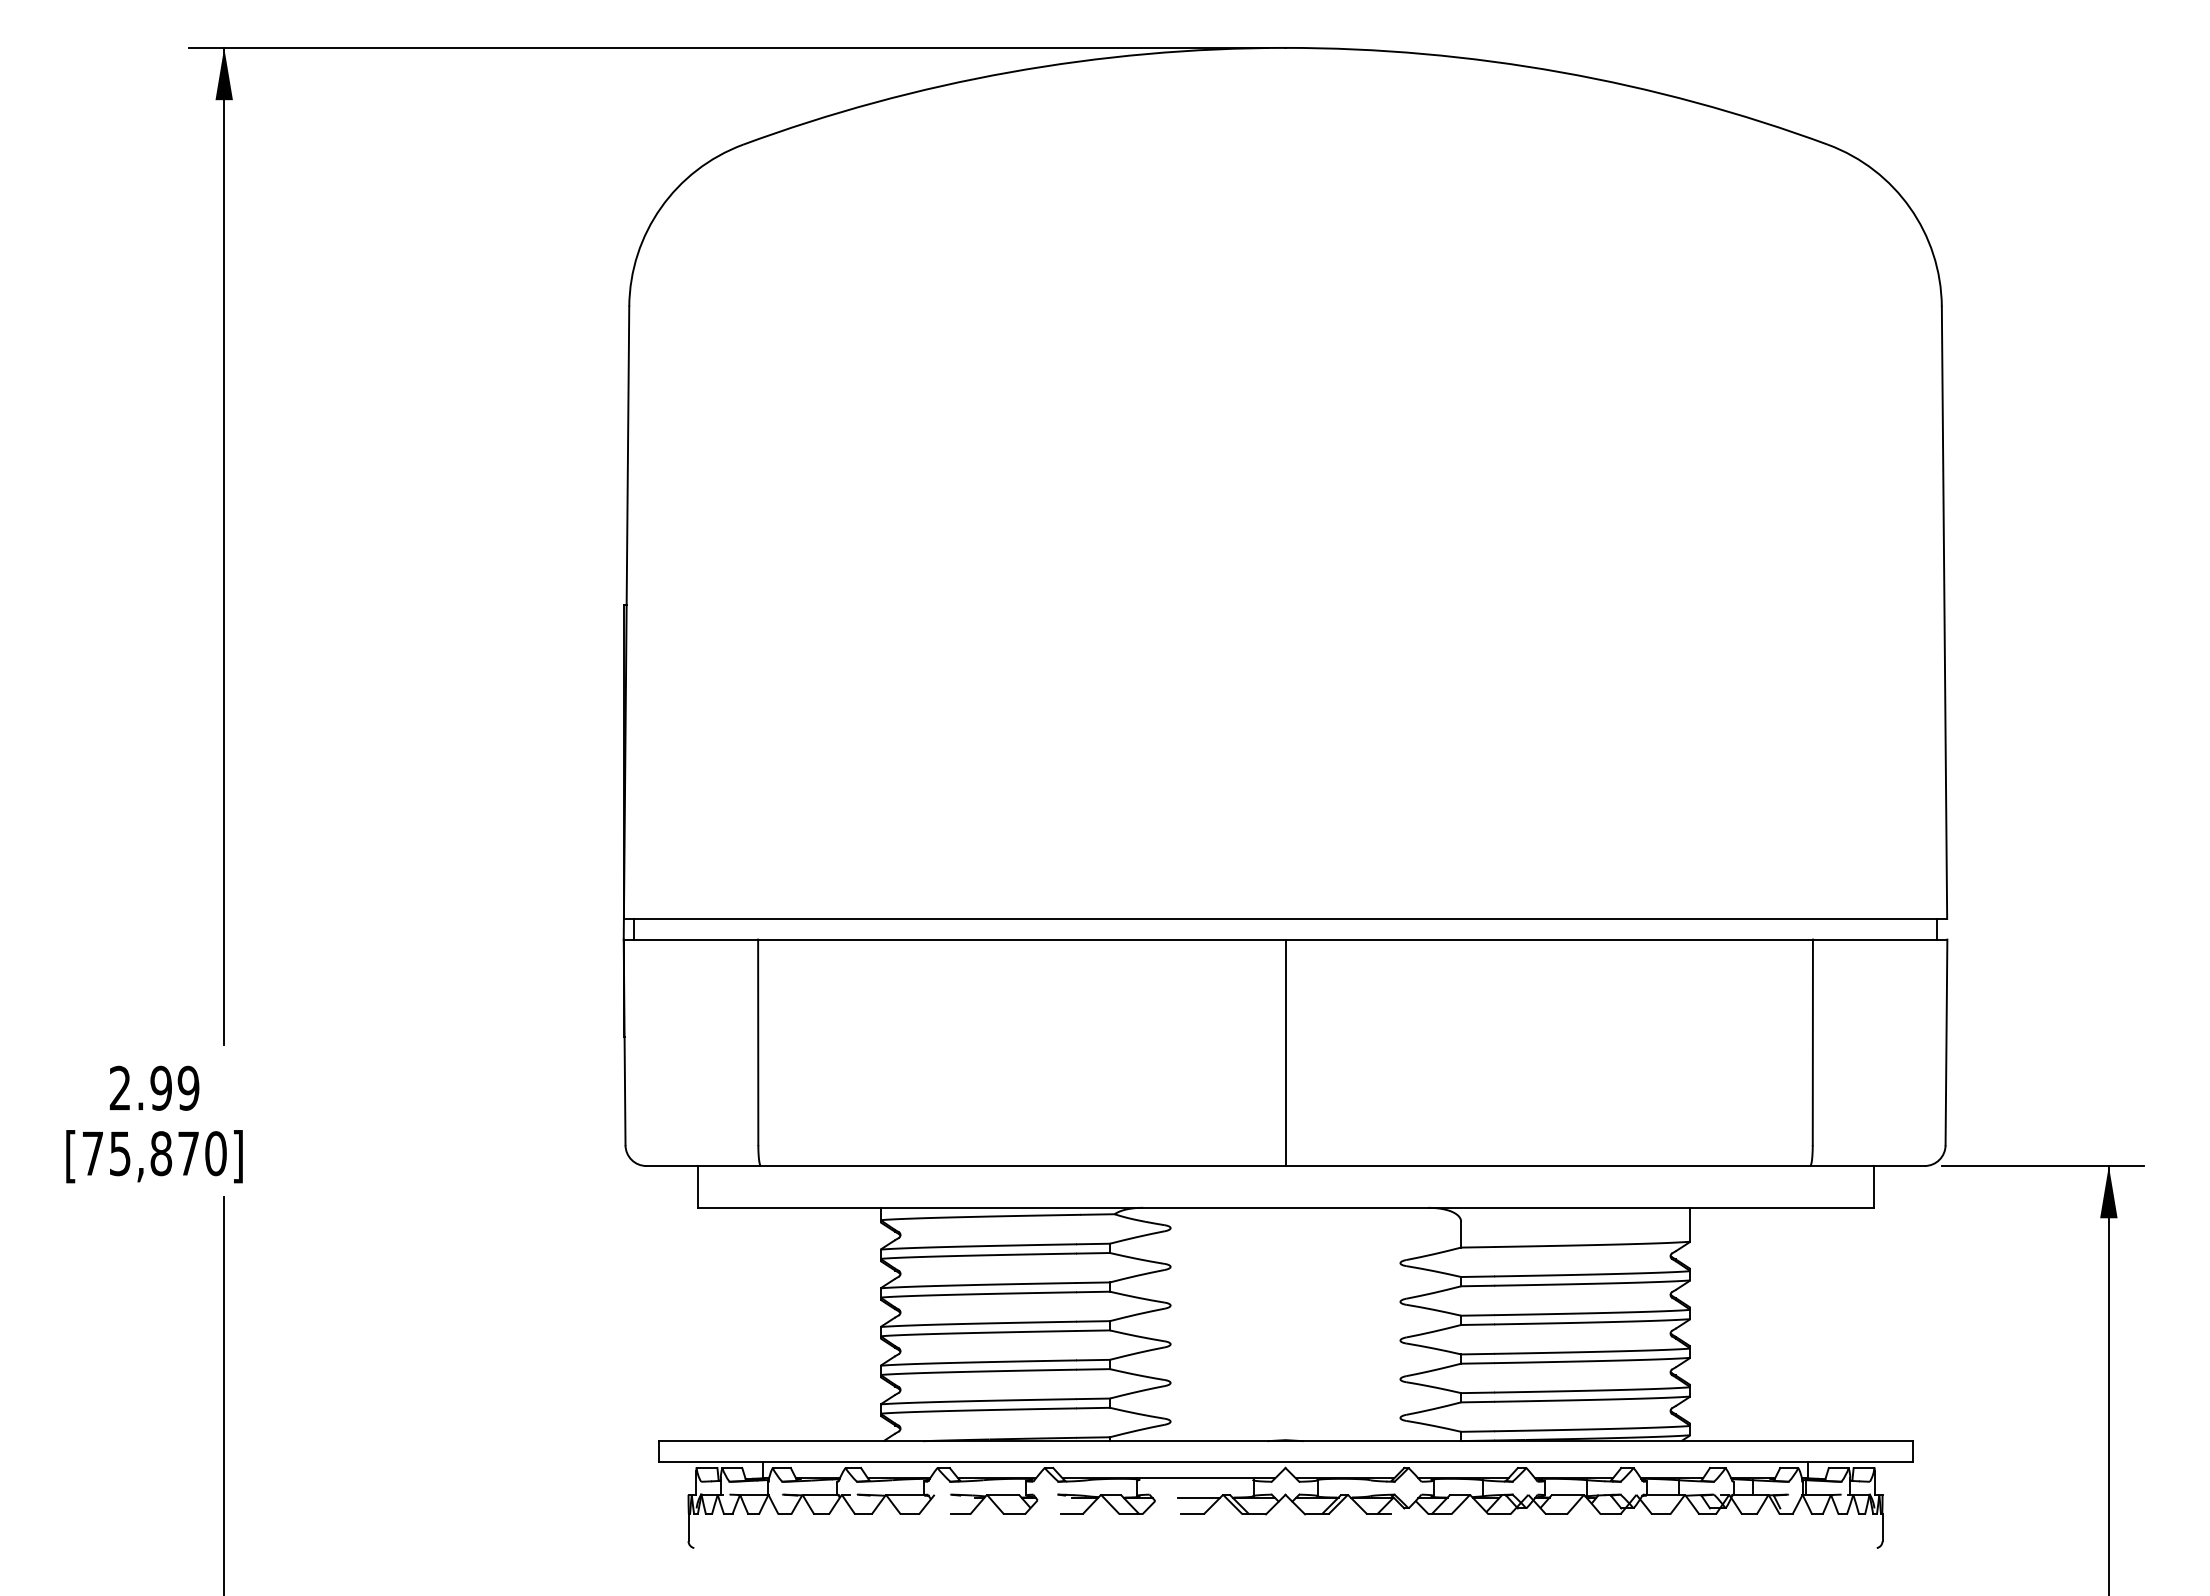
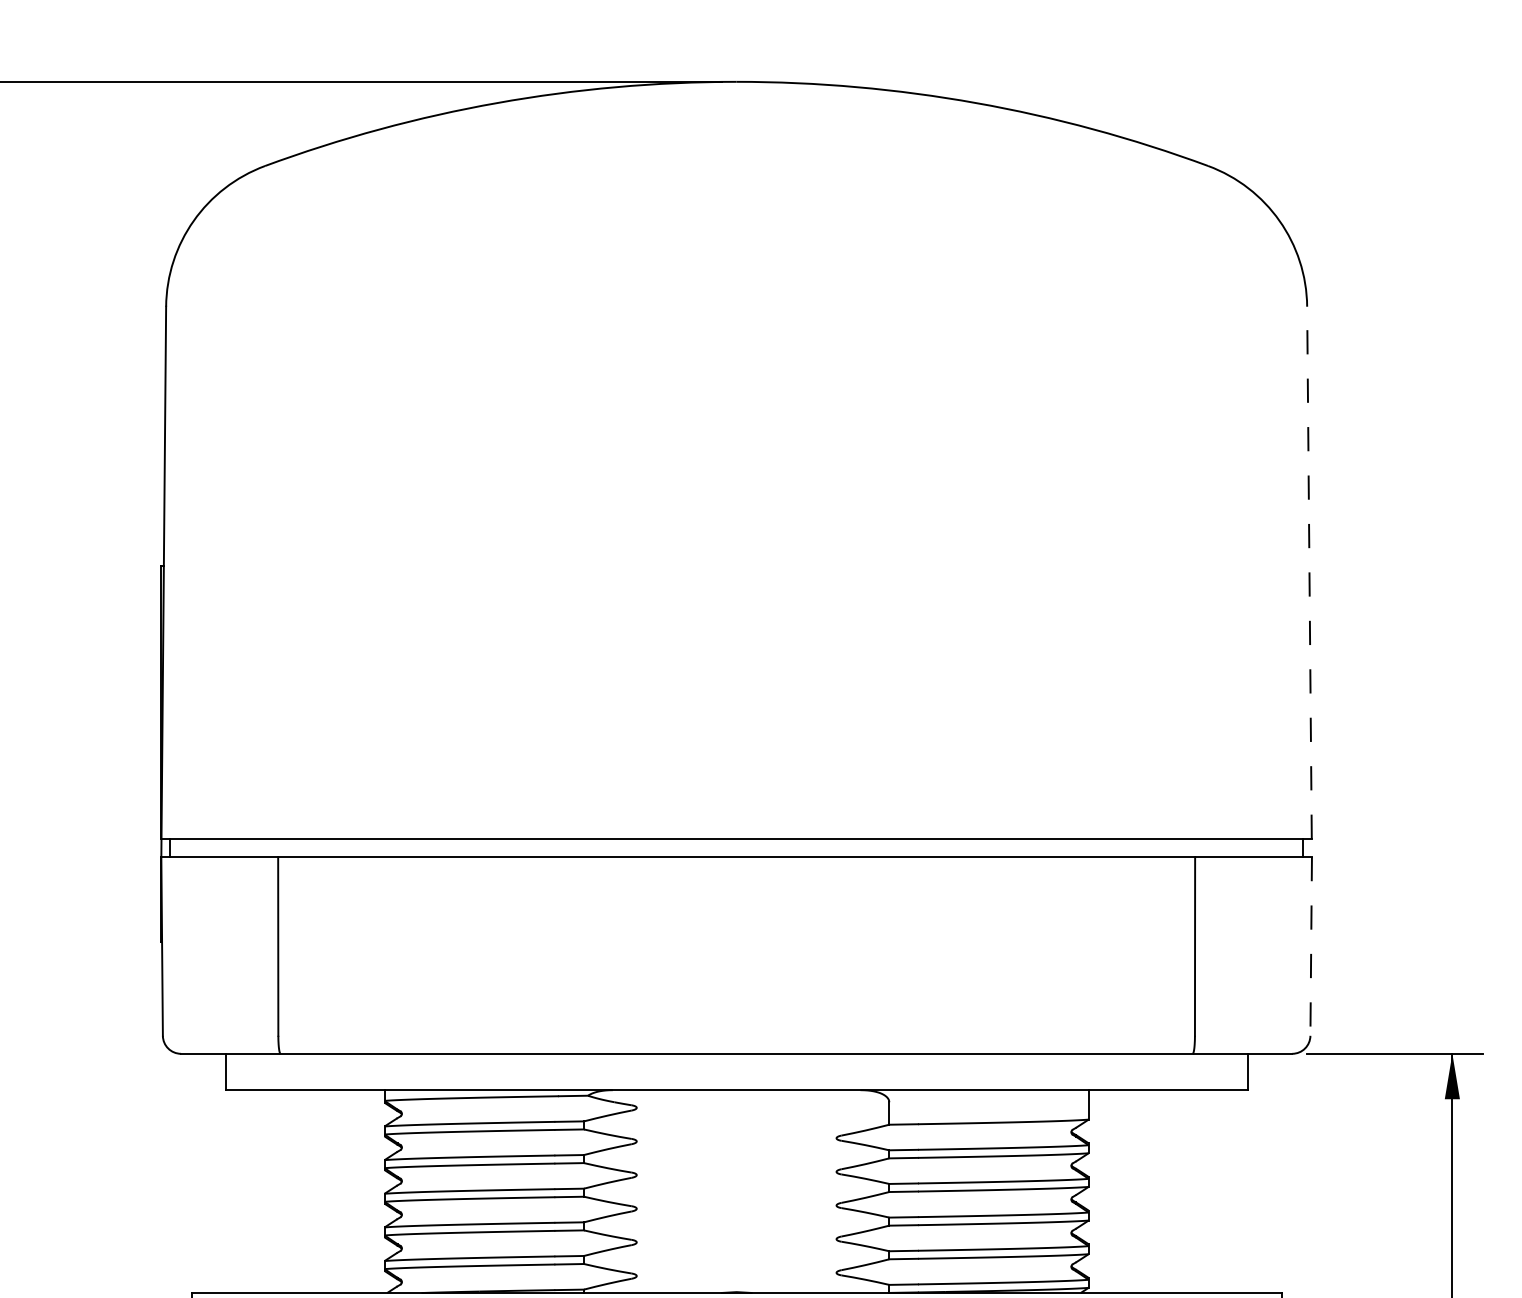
line: (1944, 612) -> (1309, 572), solid -> dashed
line: (1946, 1042) -> (1311, 946), solid -> dashed
line: (1285, 1052) -> (736, 955), removed

